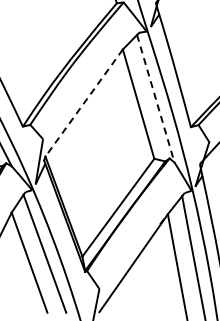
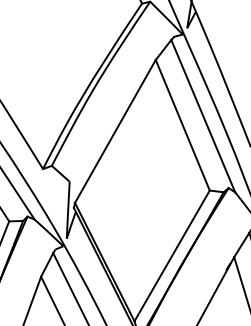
line: (155, 99) -> (202, 117), dashed -> solid
line: (83, 103) -> (114, 132), dashed -> solid

